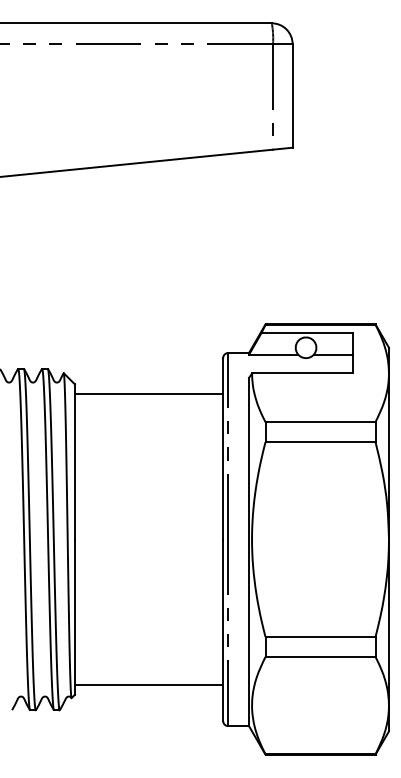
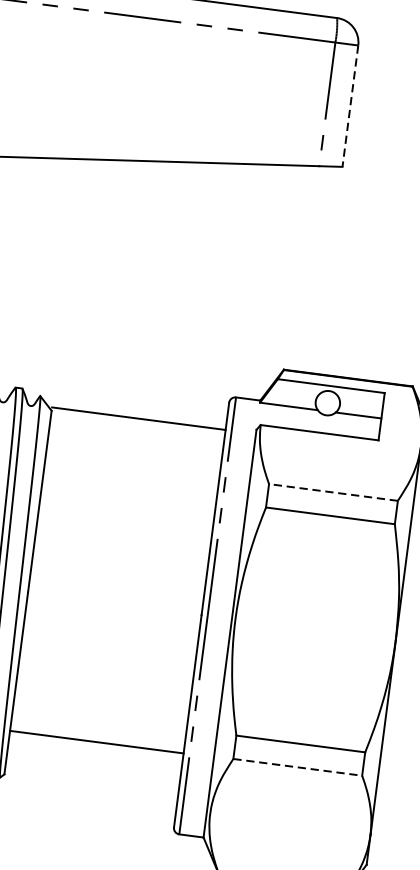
line: (292, 95) -> (350, 105), solid -> dashed
line: (148, 394) -> (138, 418), moved
line: (320, 422) -> (333, 492), solid -> dashed
line: (321, 656) -> (298, 766), solid -> dashed
line: (148, 684) -> (96, 741), moved

